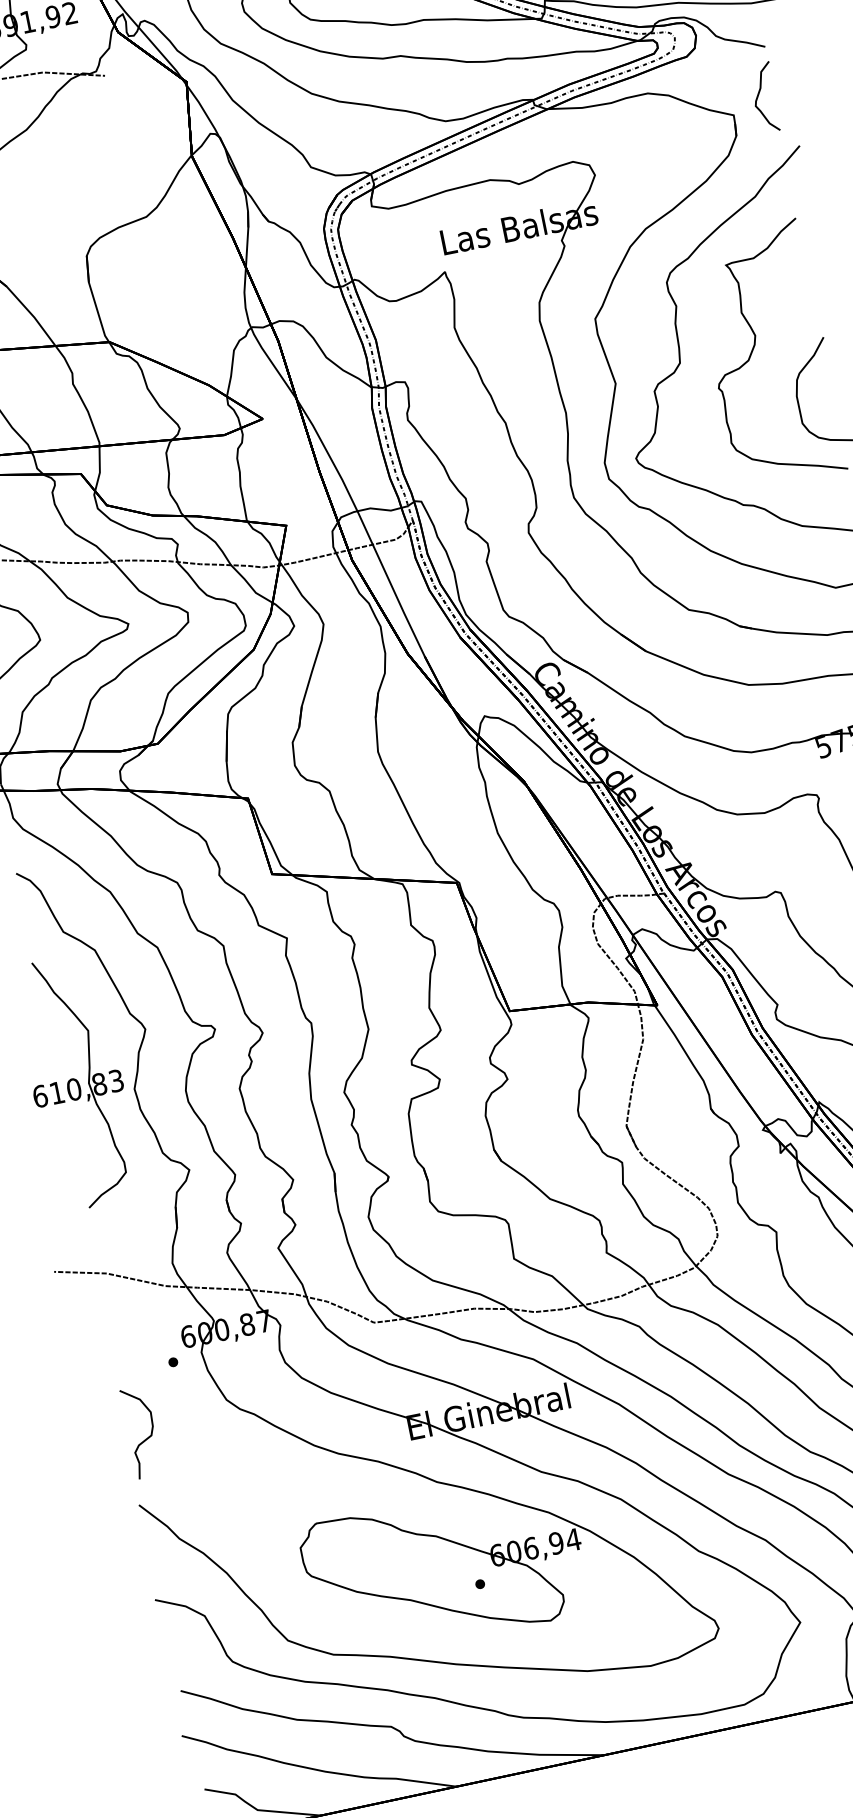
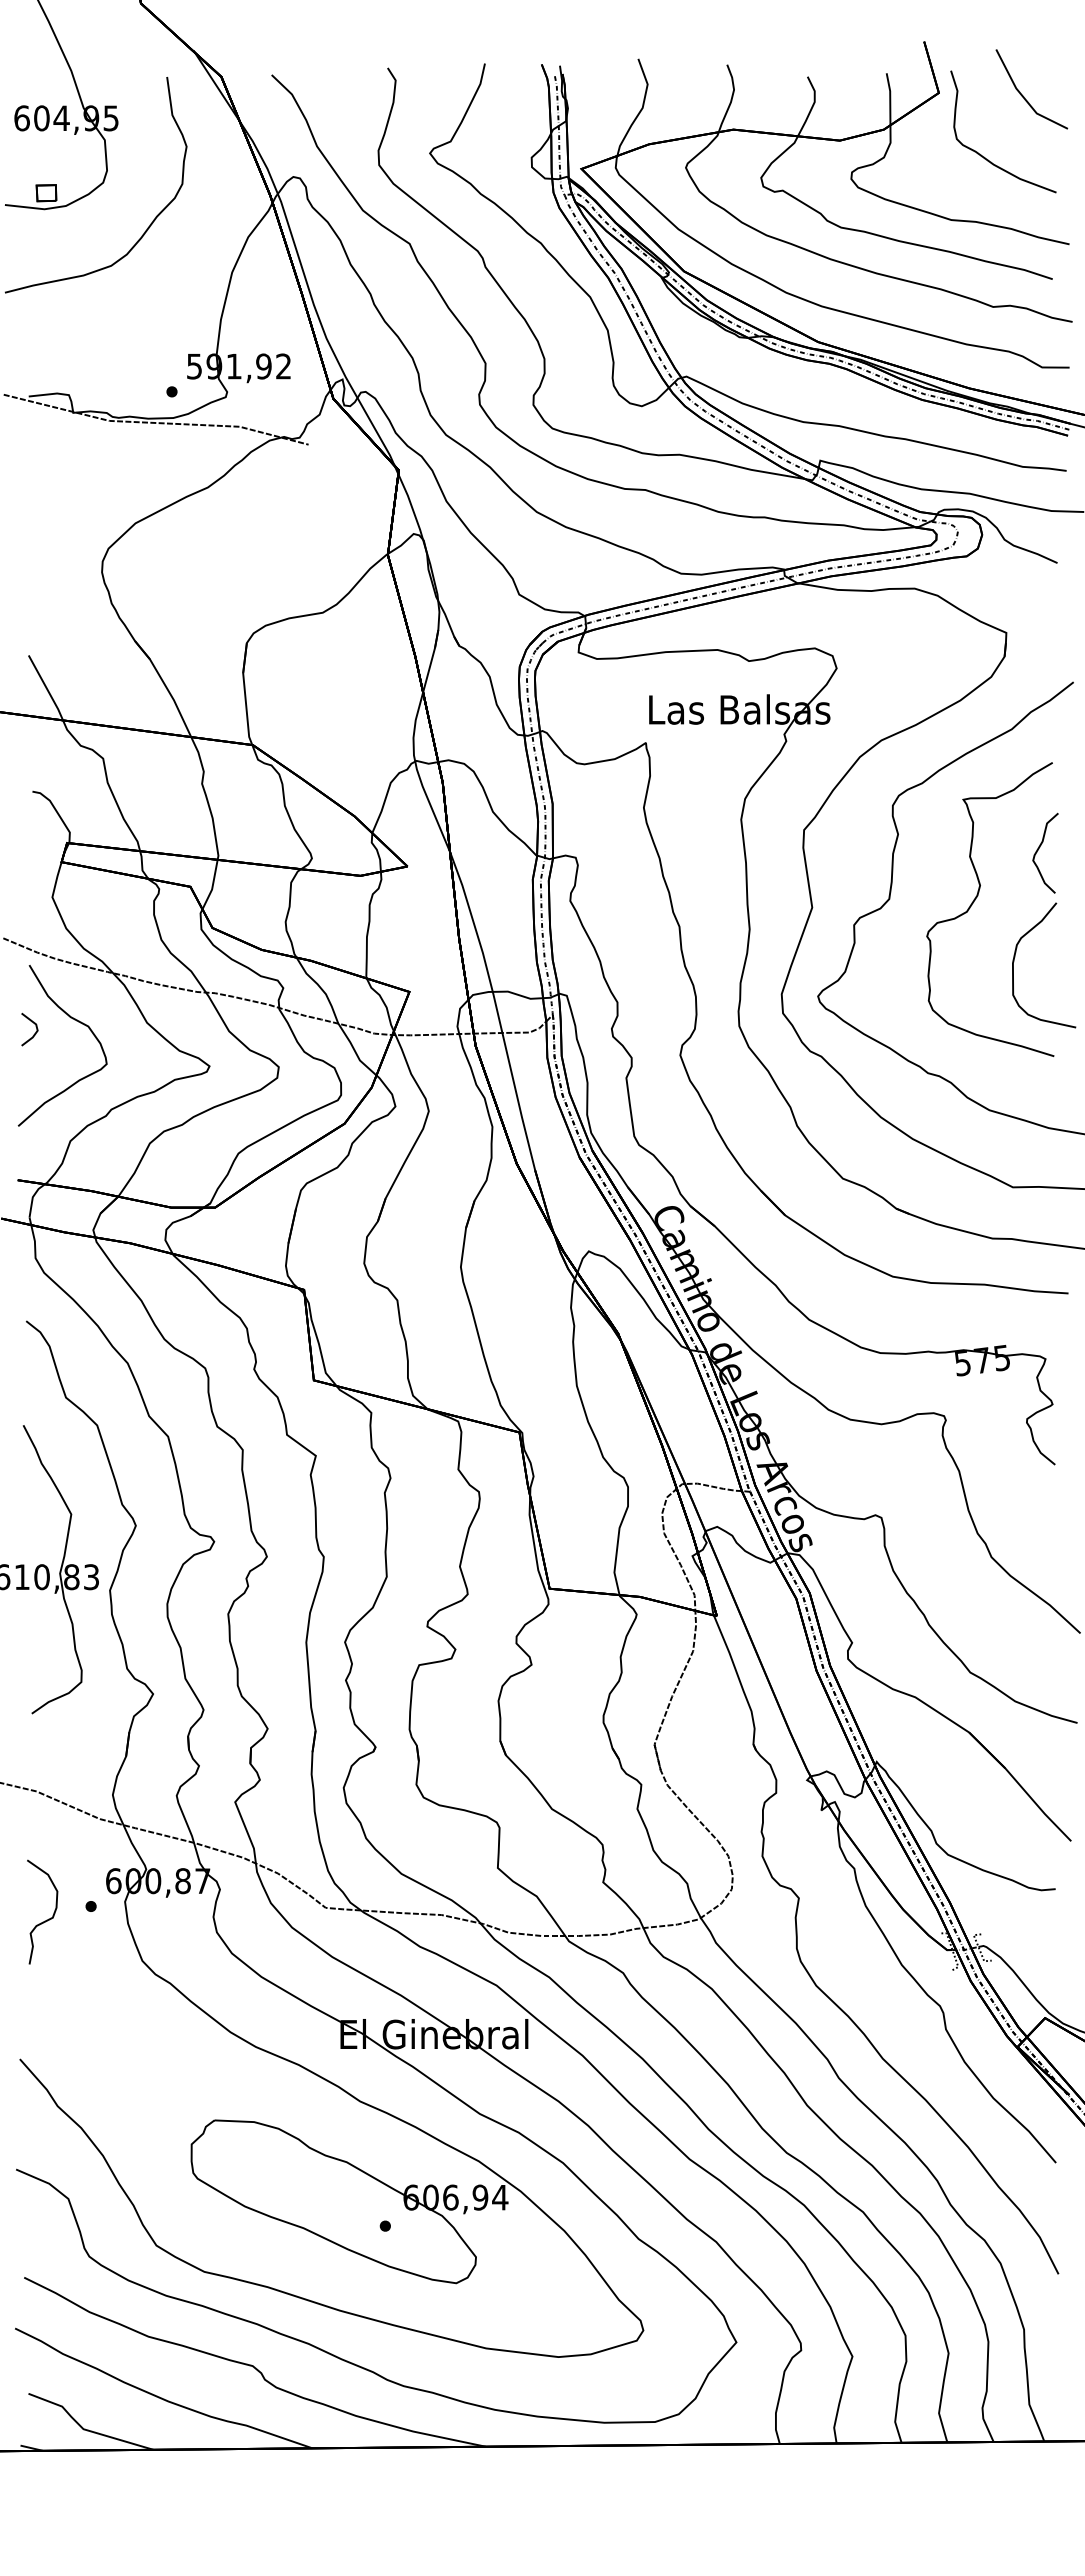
curve: (759, 93) -> (1040, 847), moved
curve: (146, 1438) -> (46, 1919), moved

